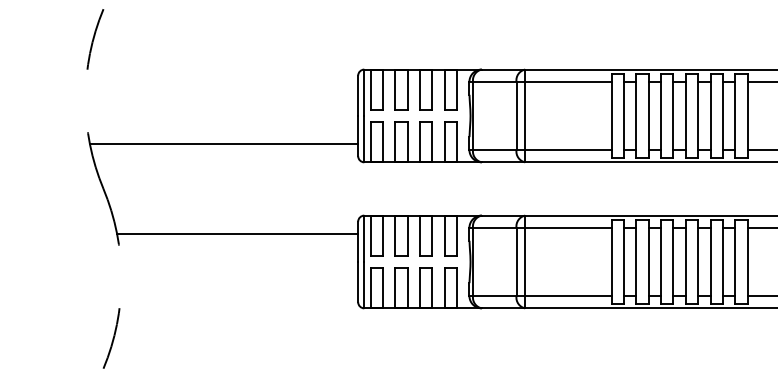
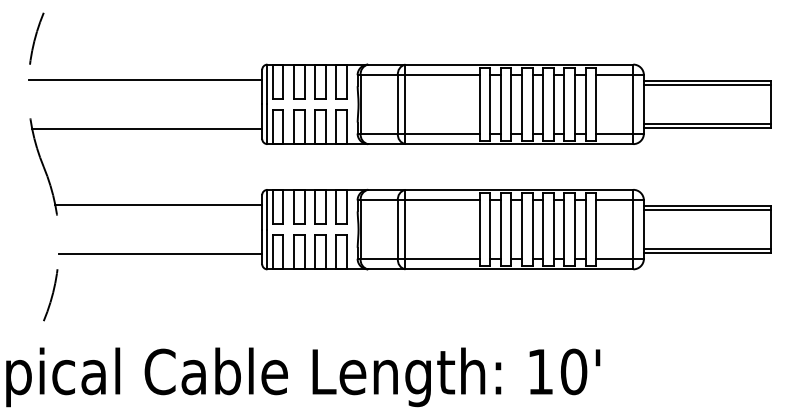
line: (222, 88) -> (145, 80), added
line: (239, 289) -> (160, 253), added

